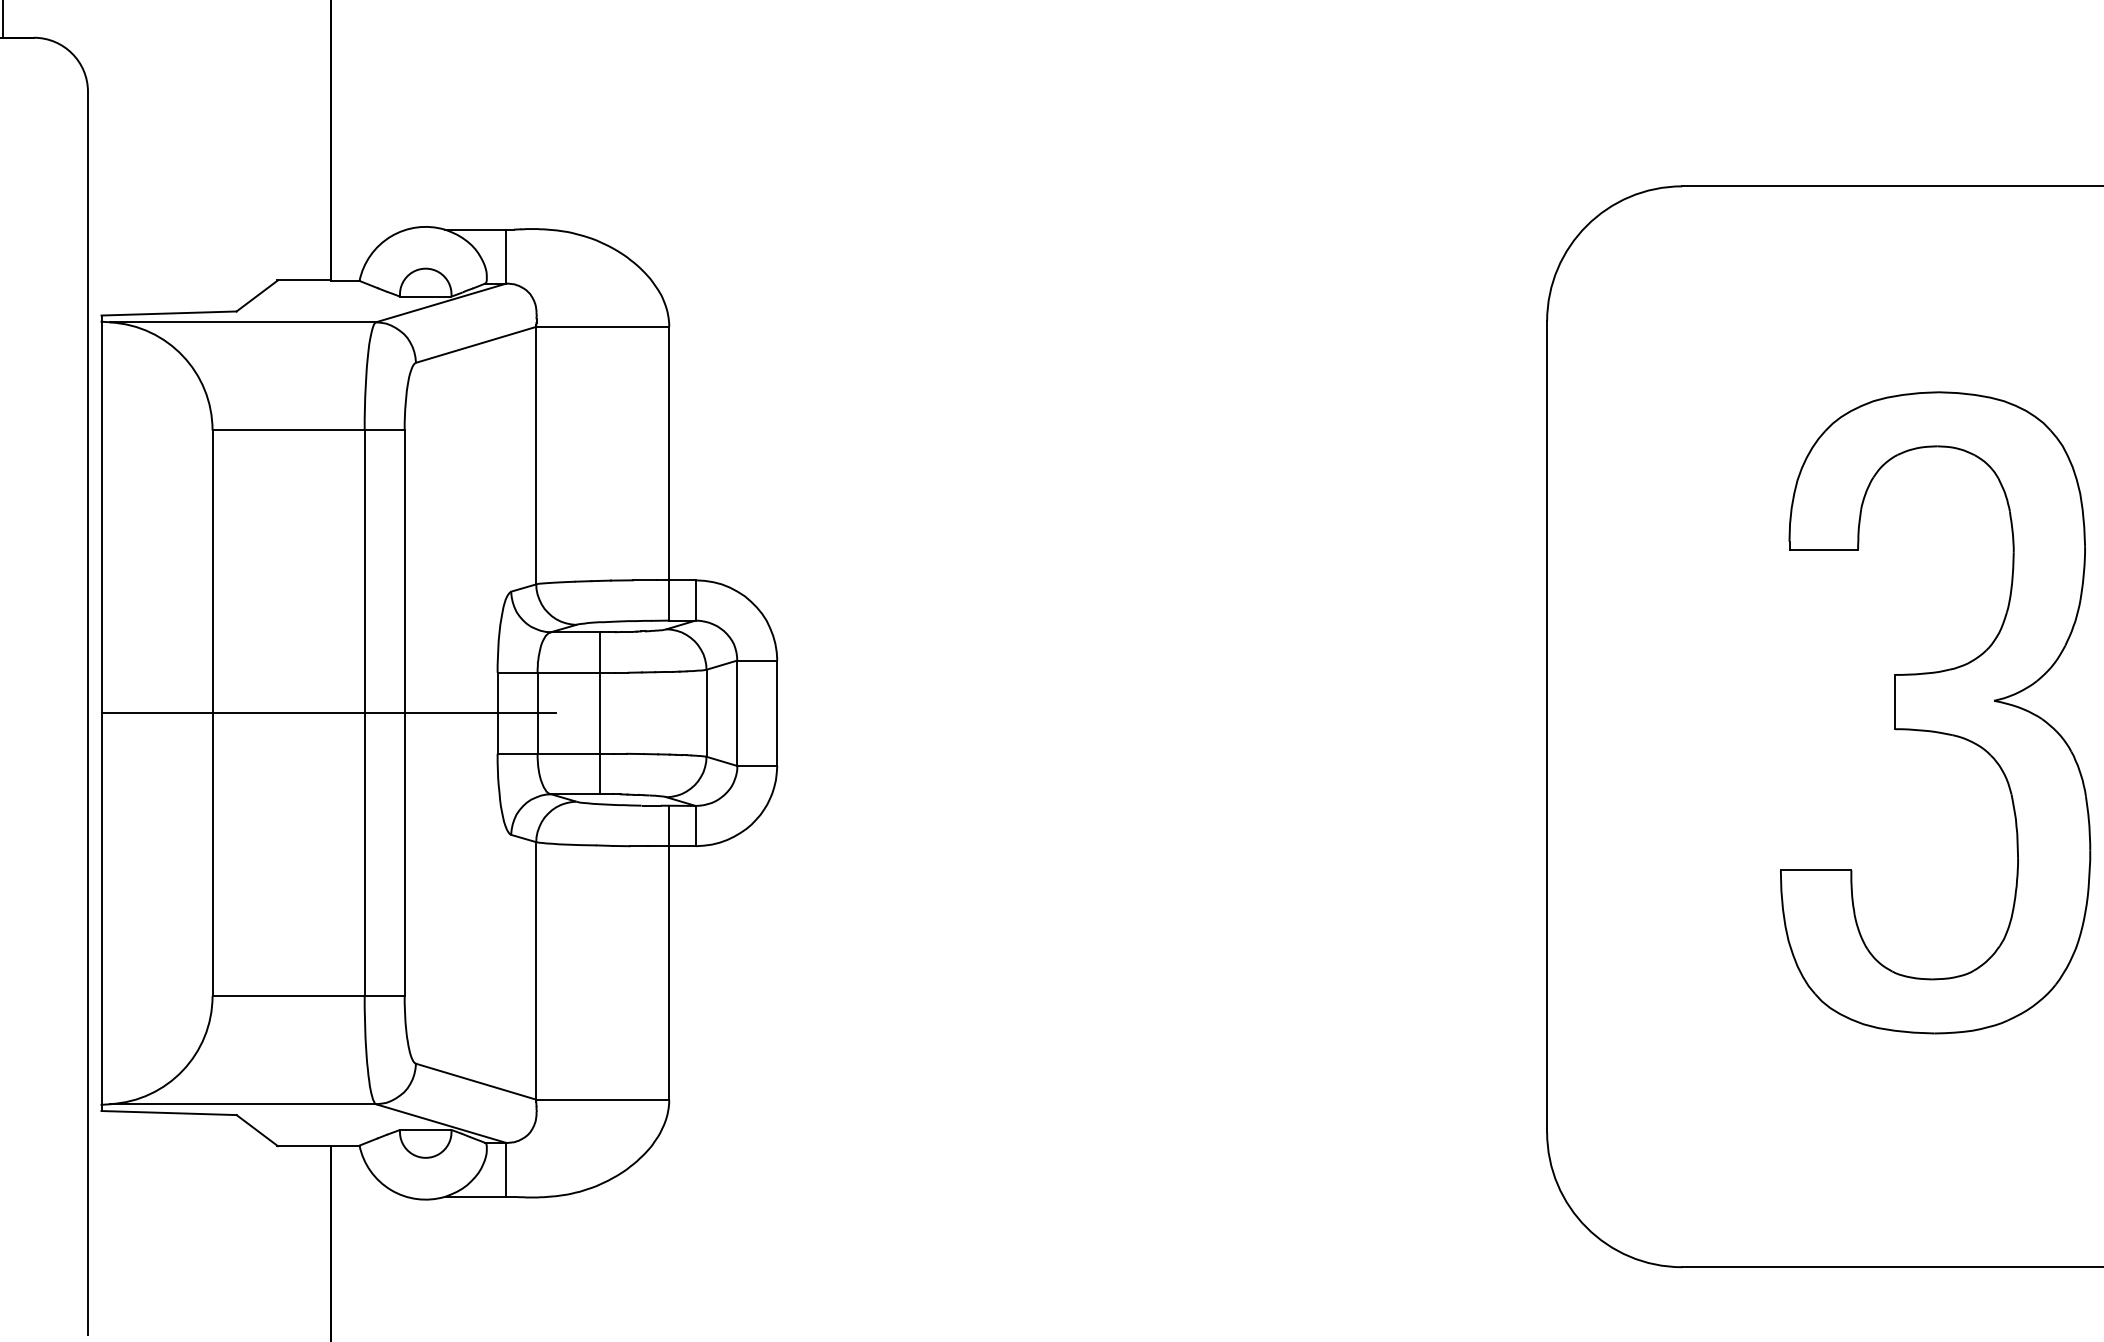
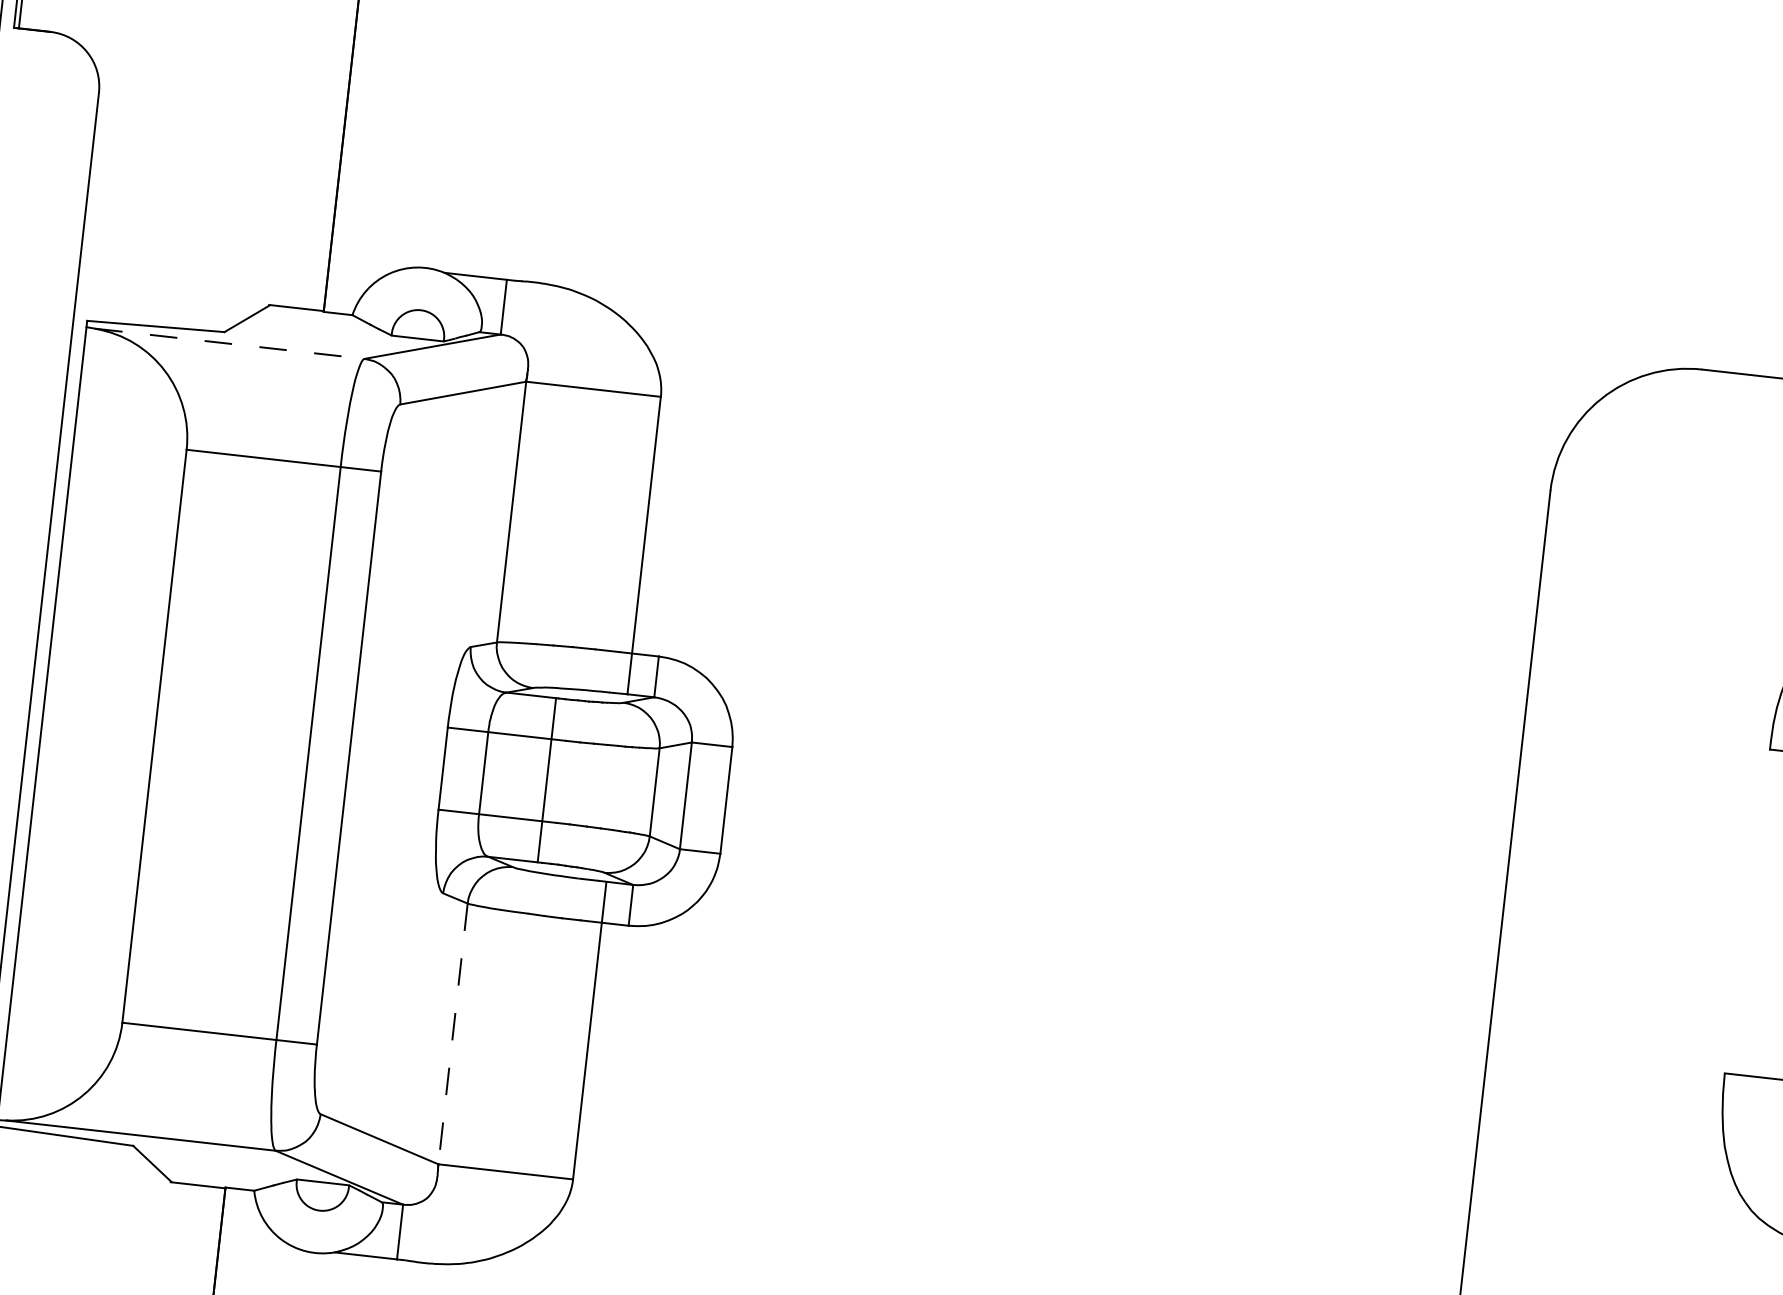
line: (243, 322) -> (230, 344), solid -> dashed
line: (328, 713) -> (271, 749), removed
line: (536, 970) -> (453, 1033), solid -> dashed

